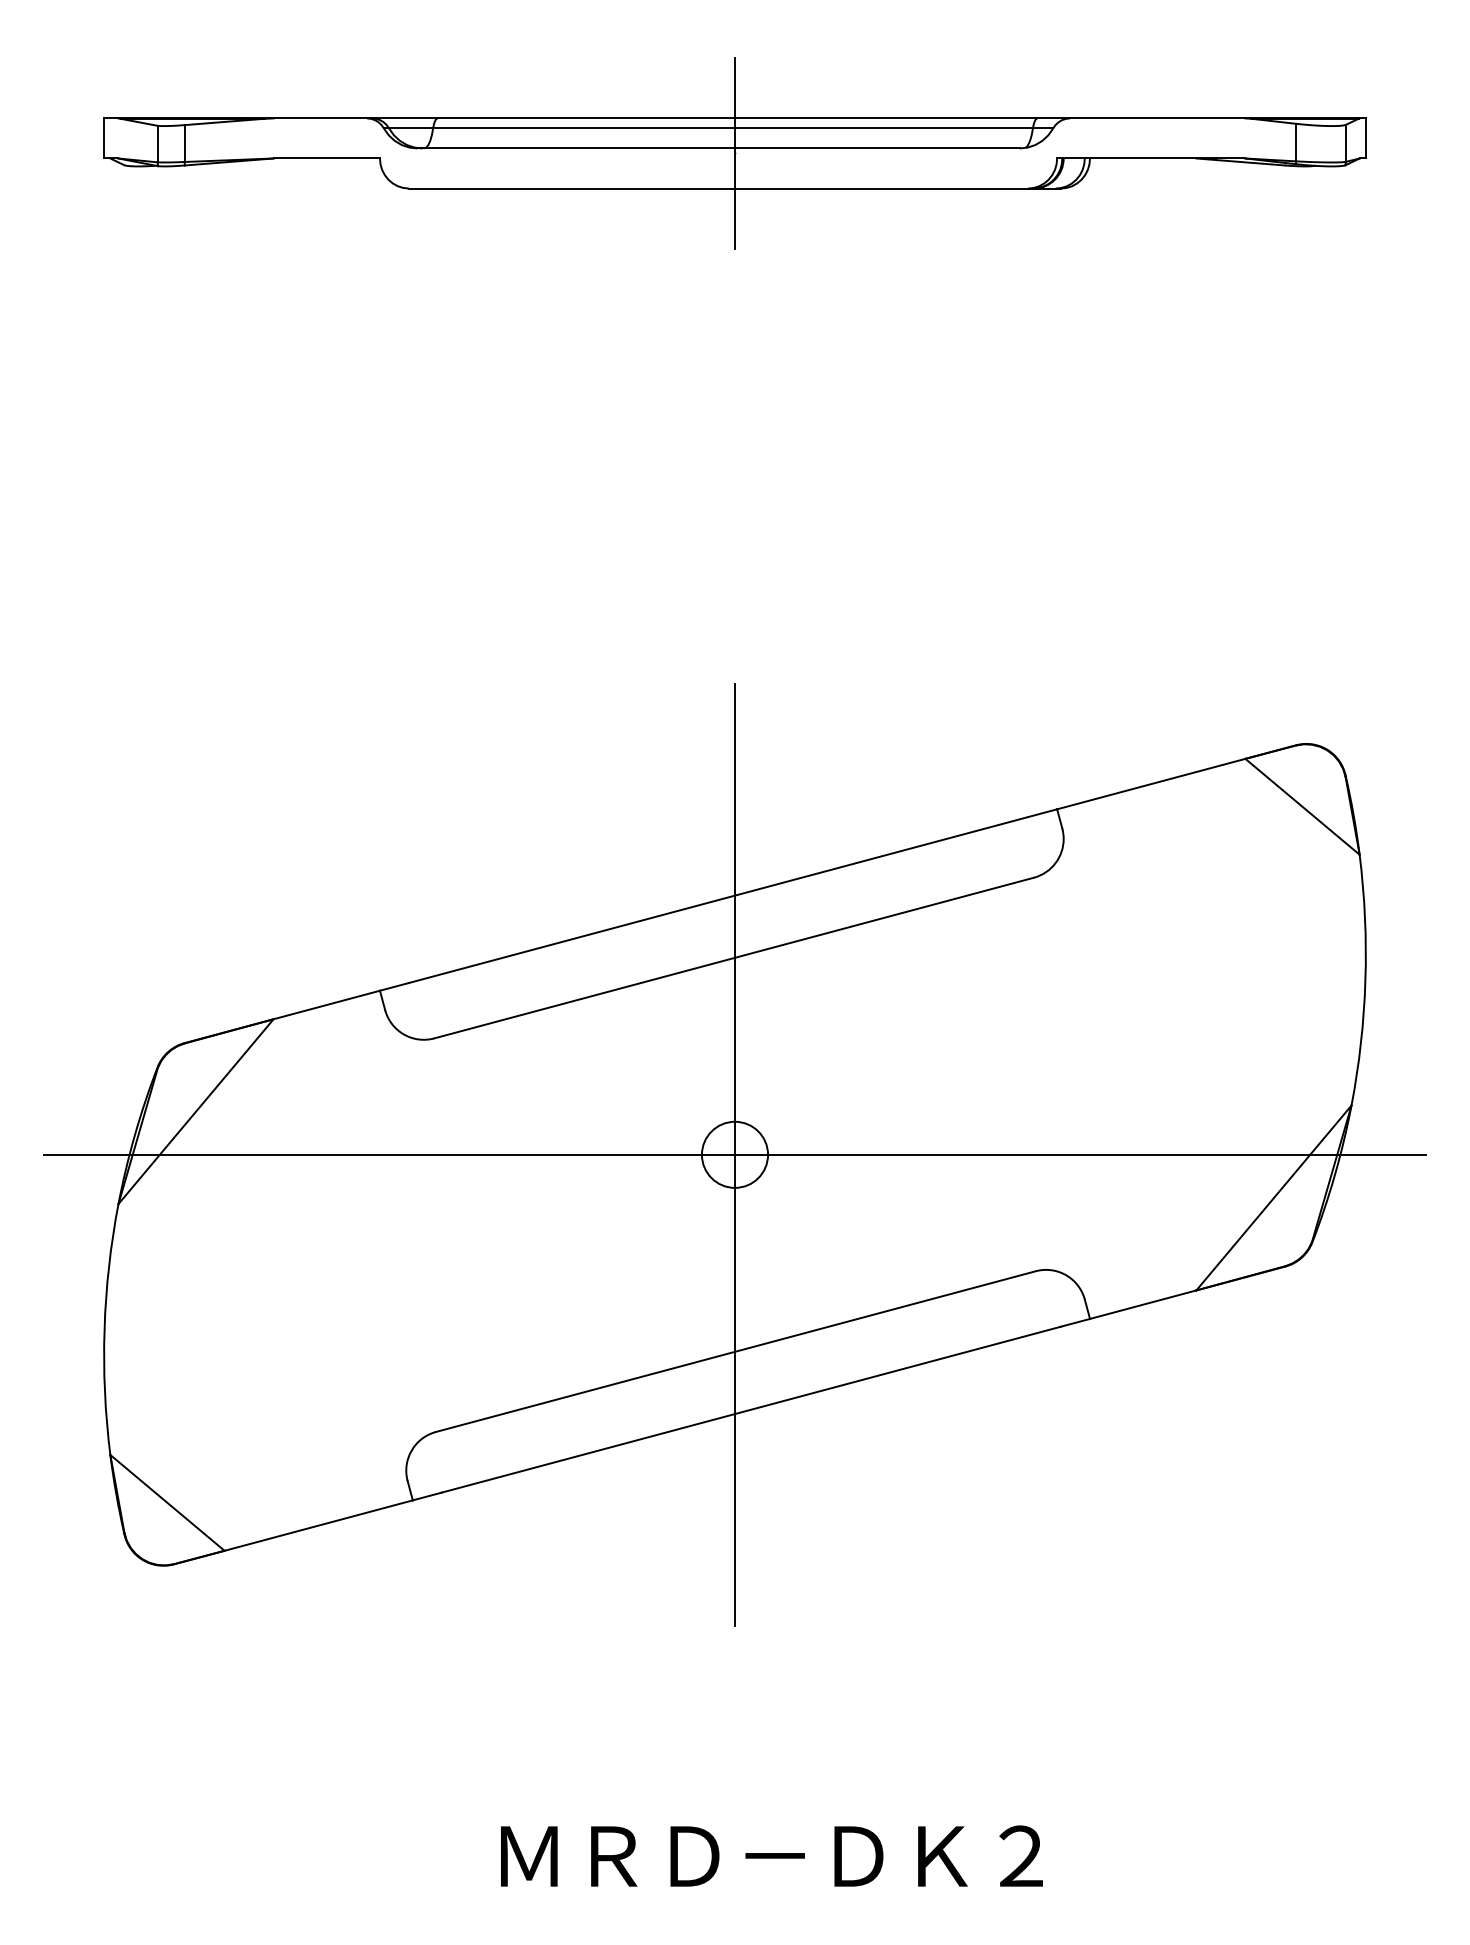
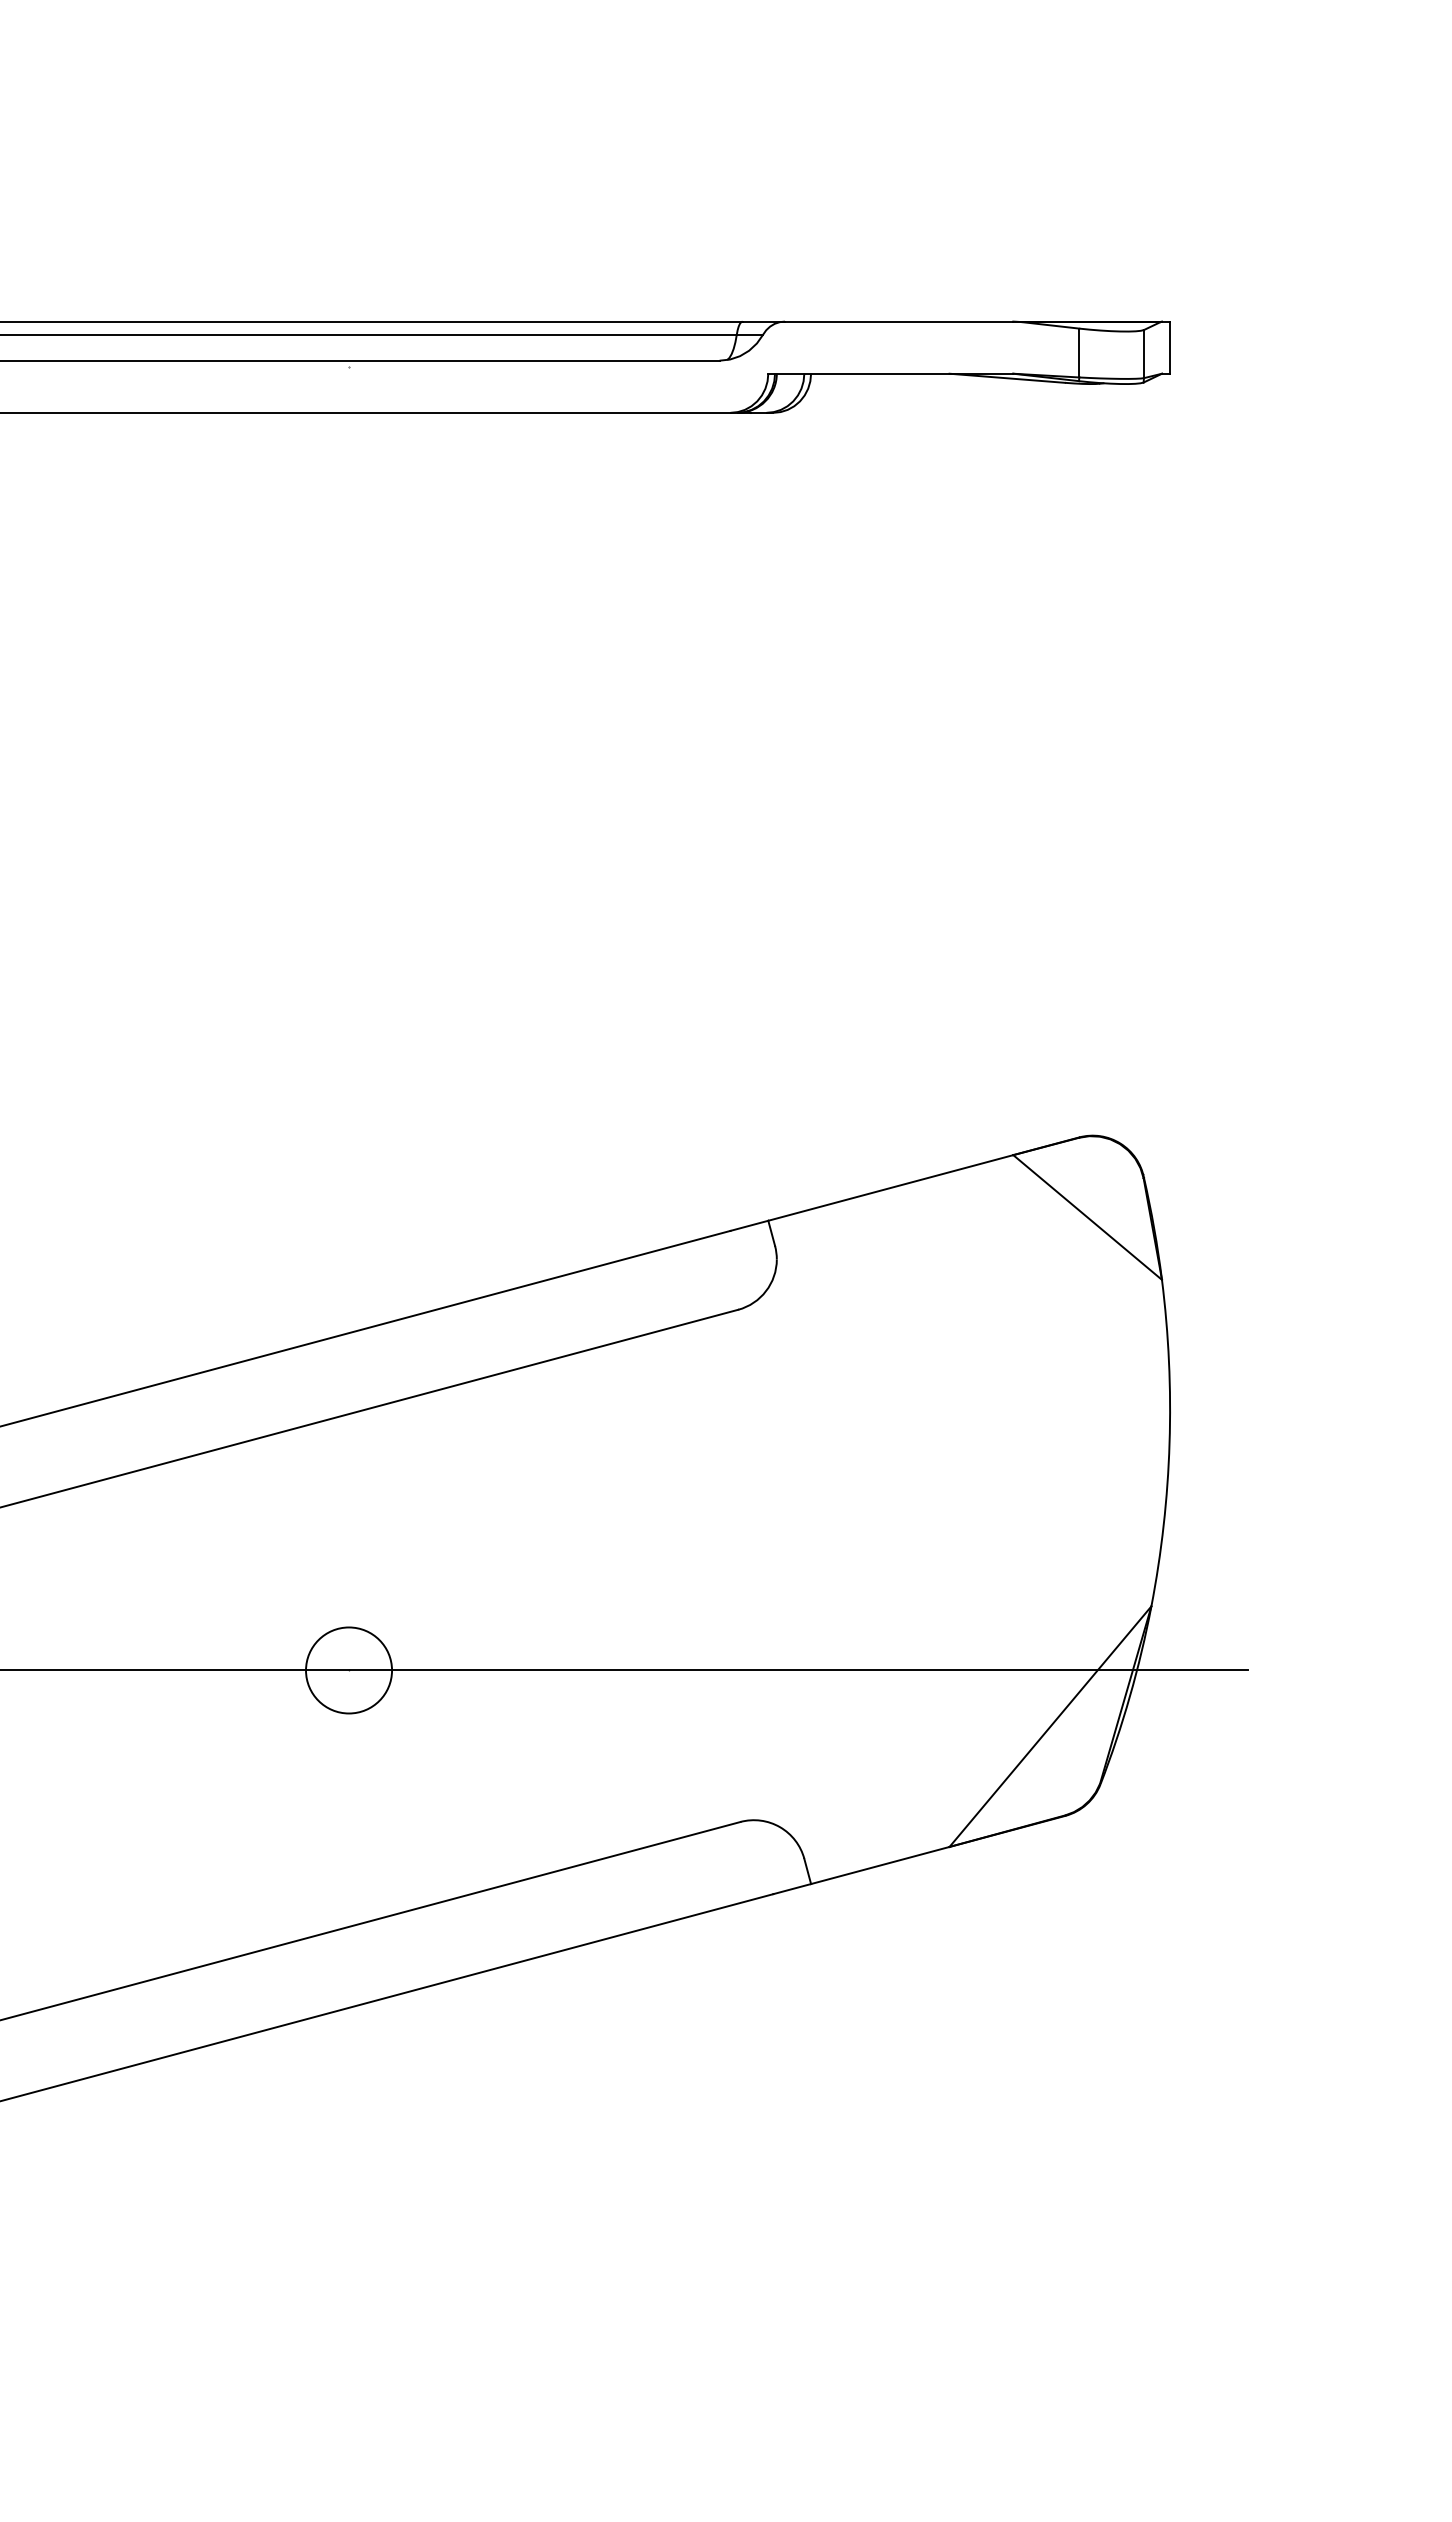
line: (734, 153) -> (348, 367), removed
line: (734, 1154) -> (348, 1670), removed

